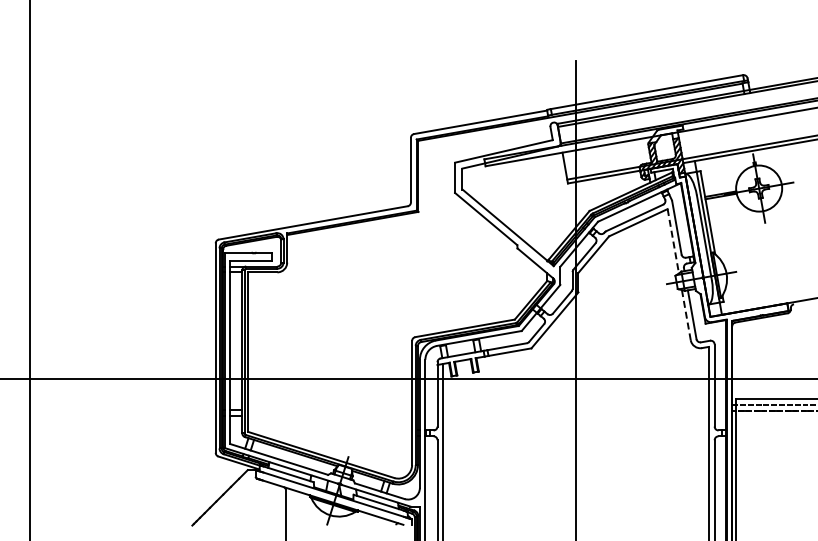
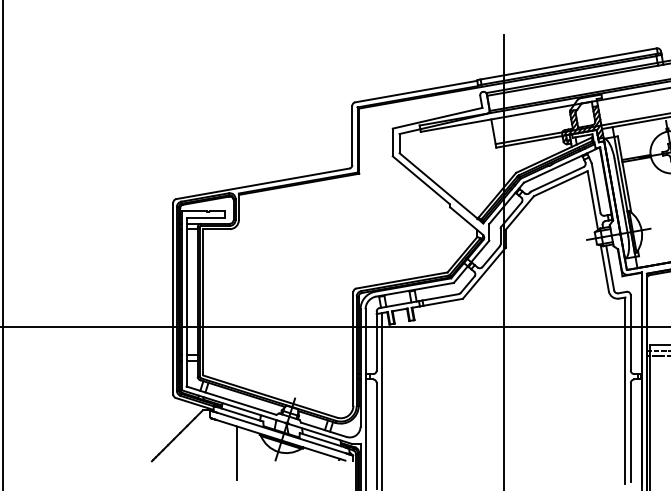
line: (673, 241) -> (593, 200), dashed -> solid
line: (686, 315) -> (604, 268), dashed -> solid

